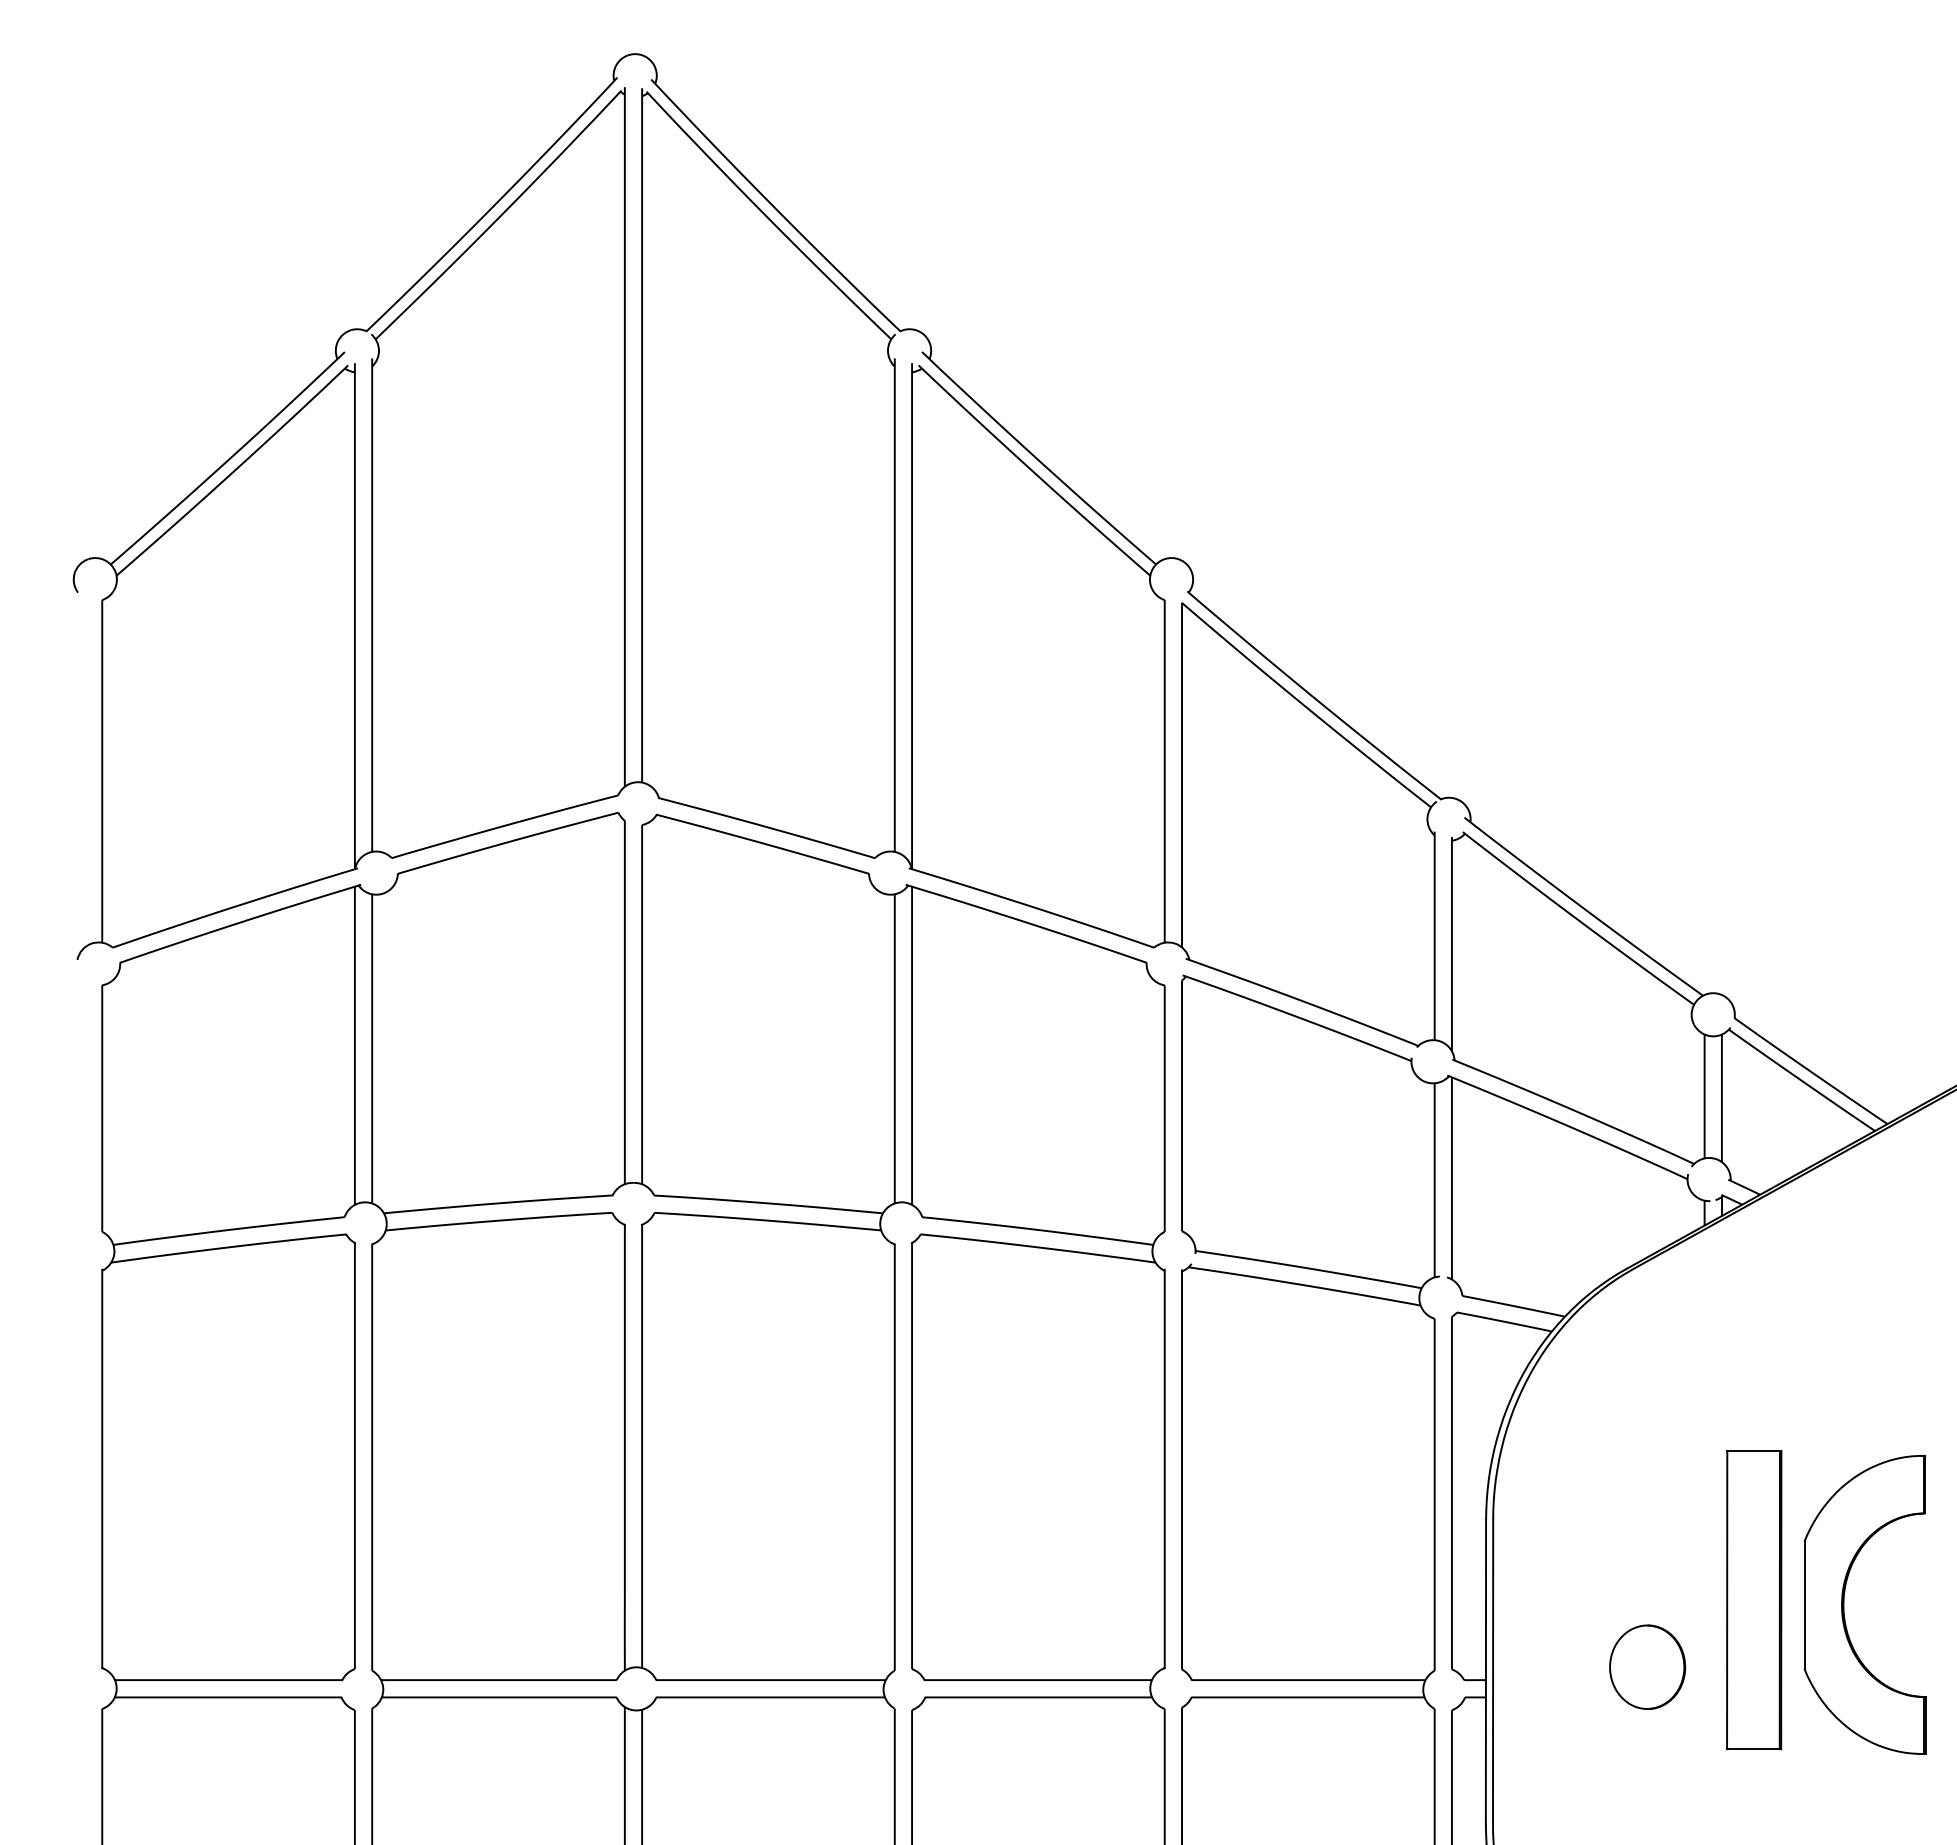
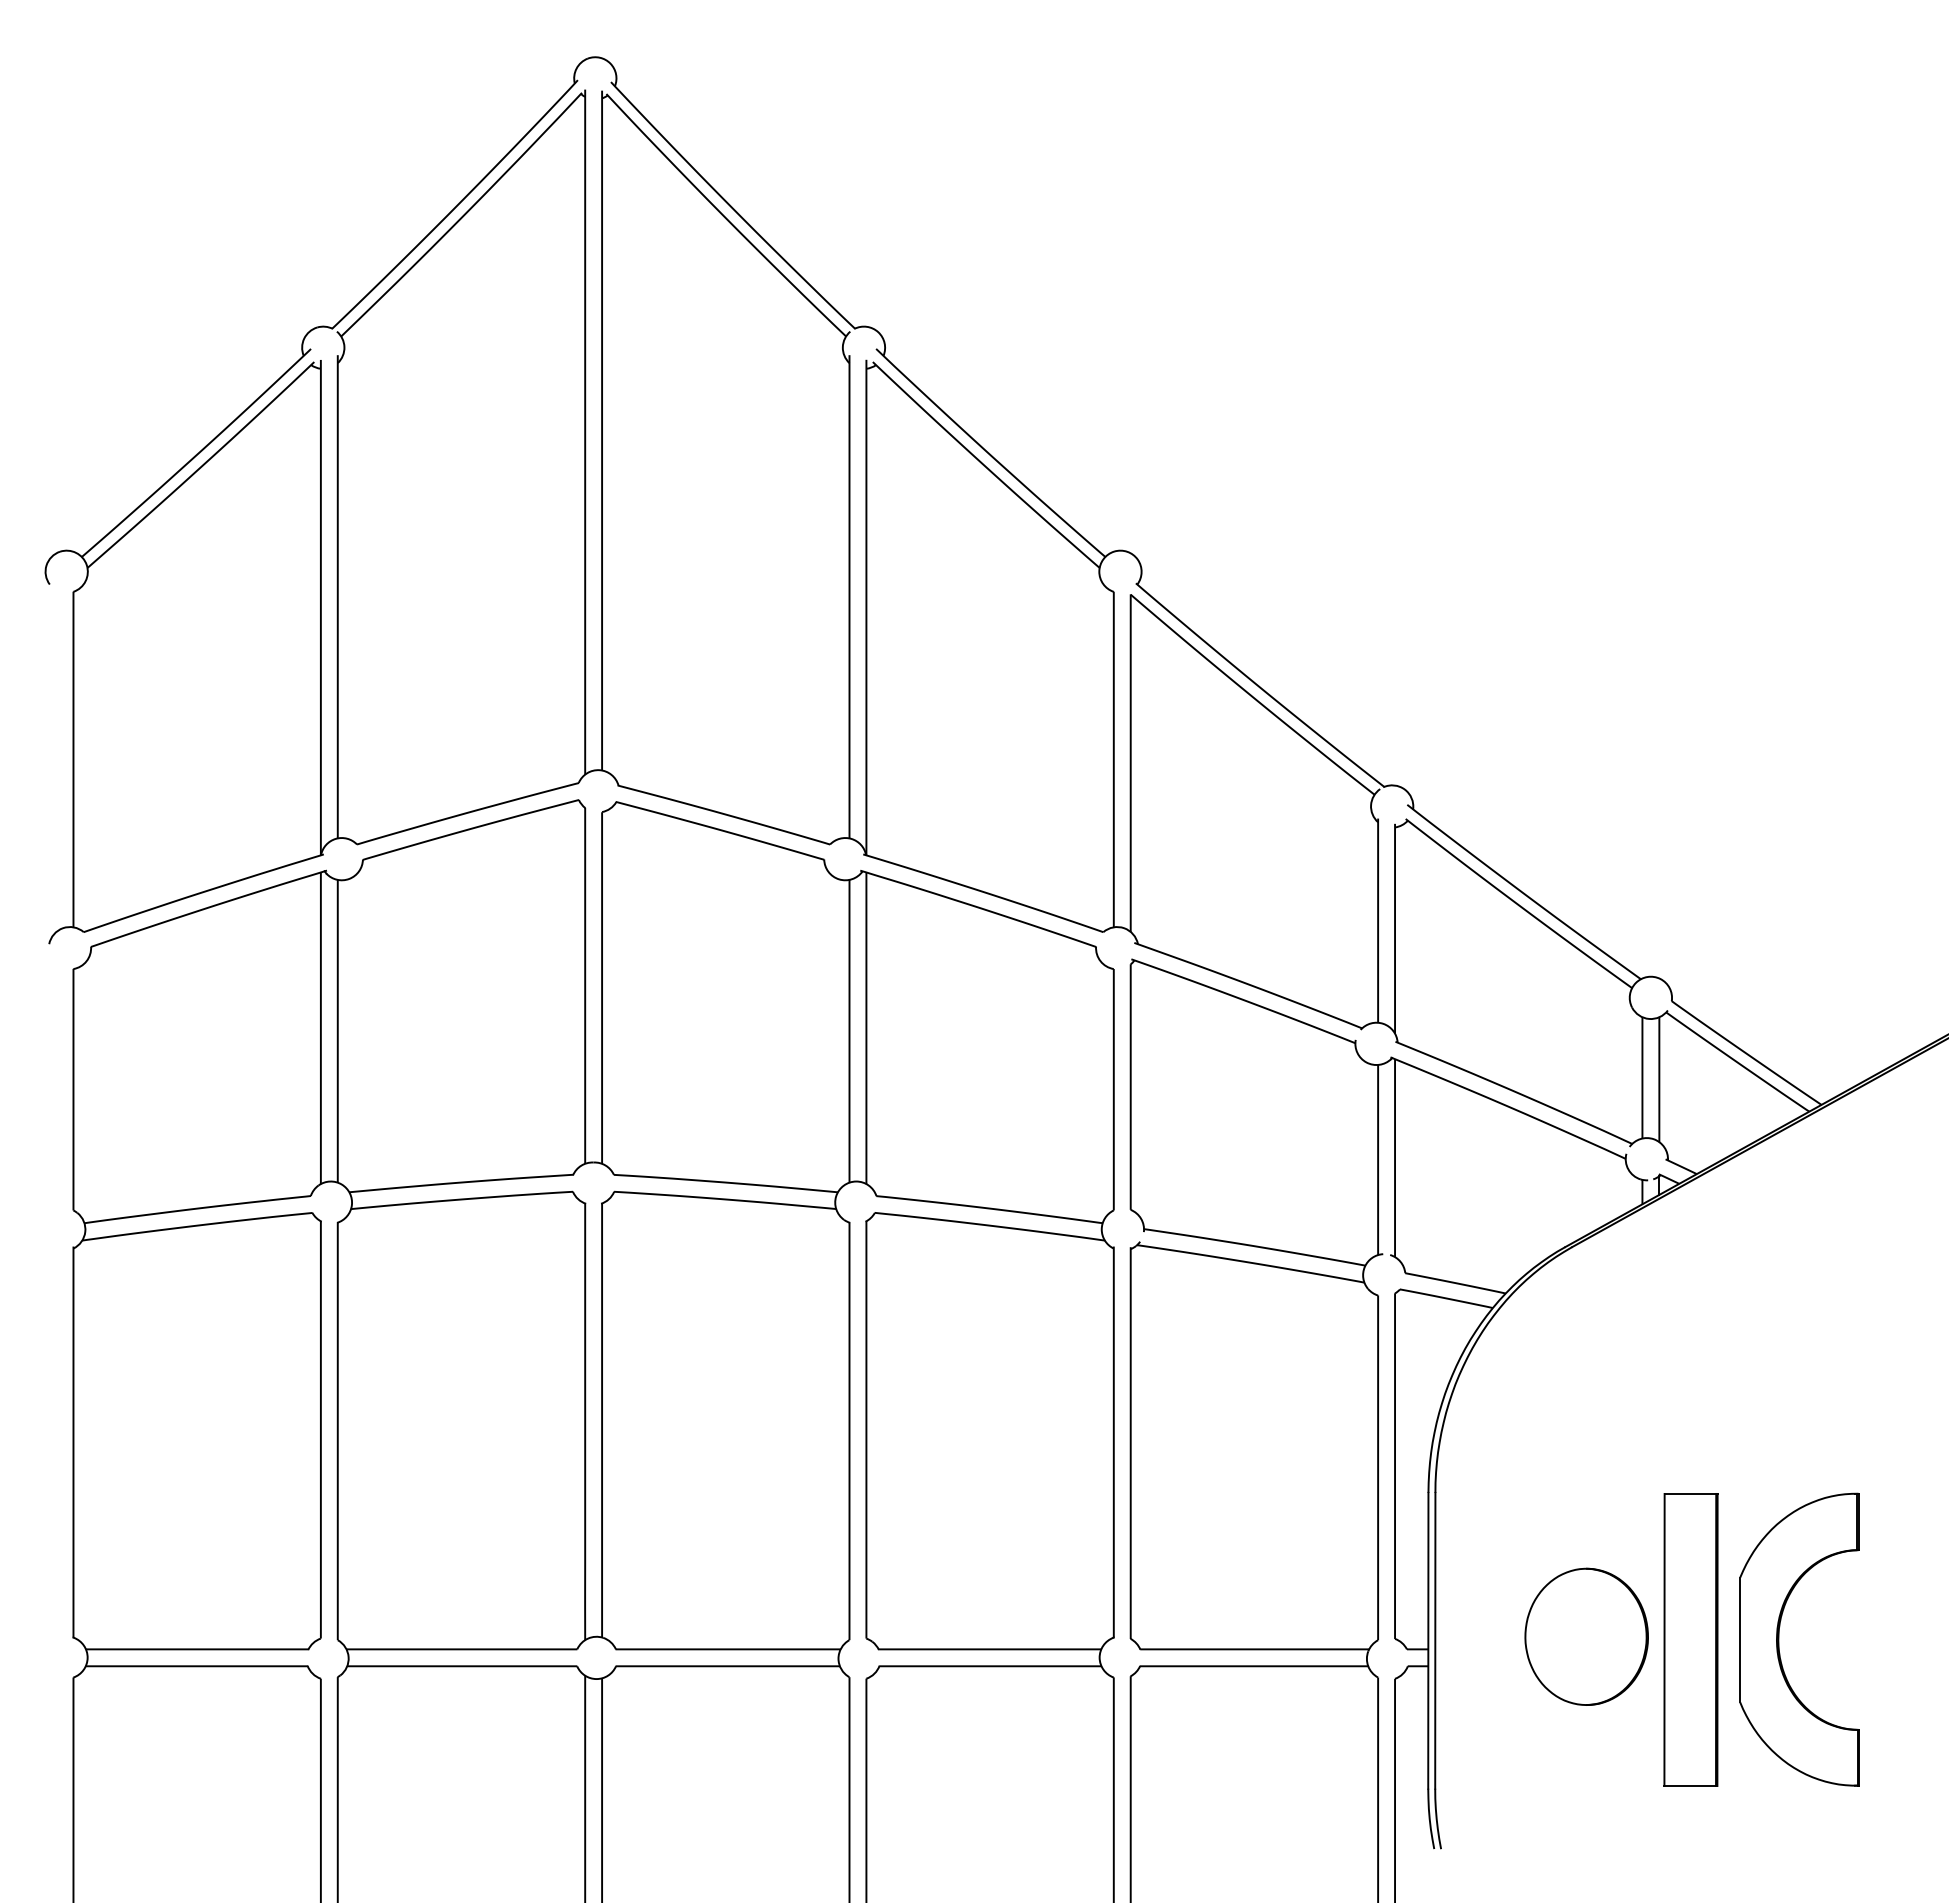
part: (1753, 1599) -> (1690, 1639), moved
part: (1844, 1604) -> (1779, 1639), moved
part: (1647, 1667) -> (1586, 1636), size x1.67

